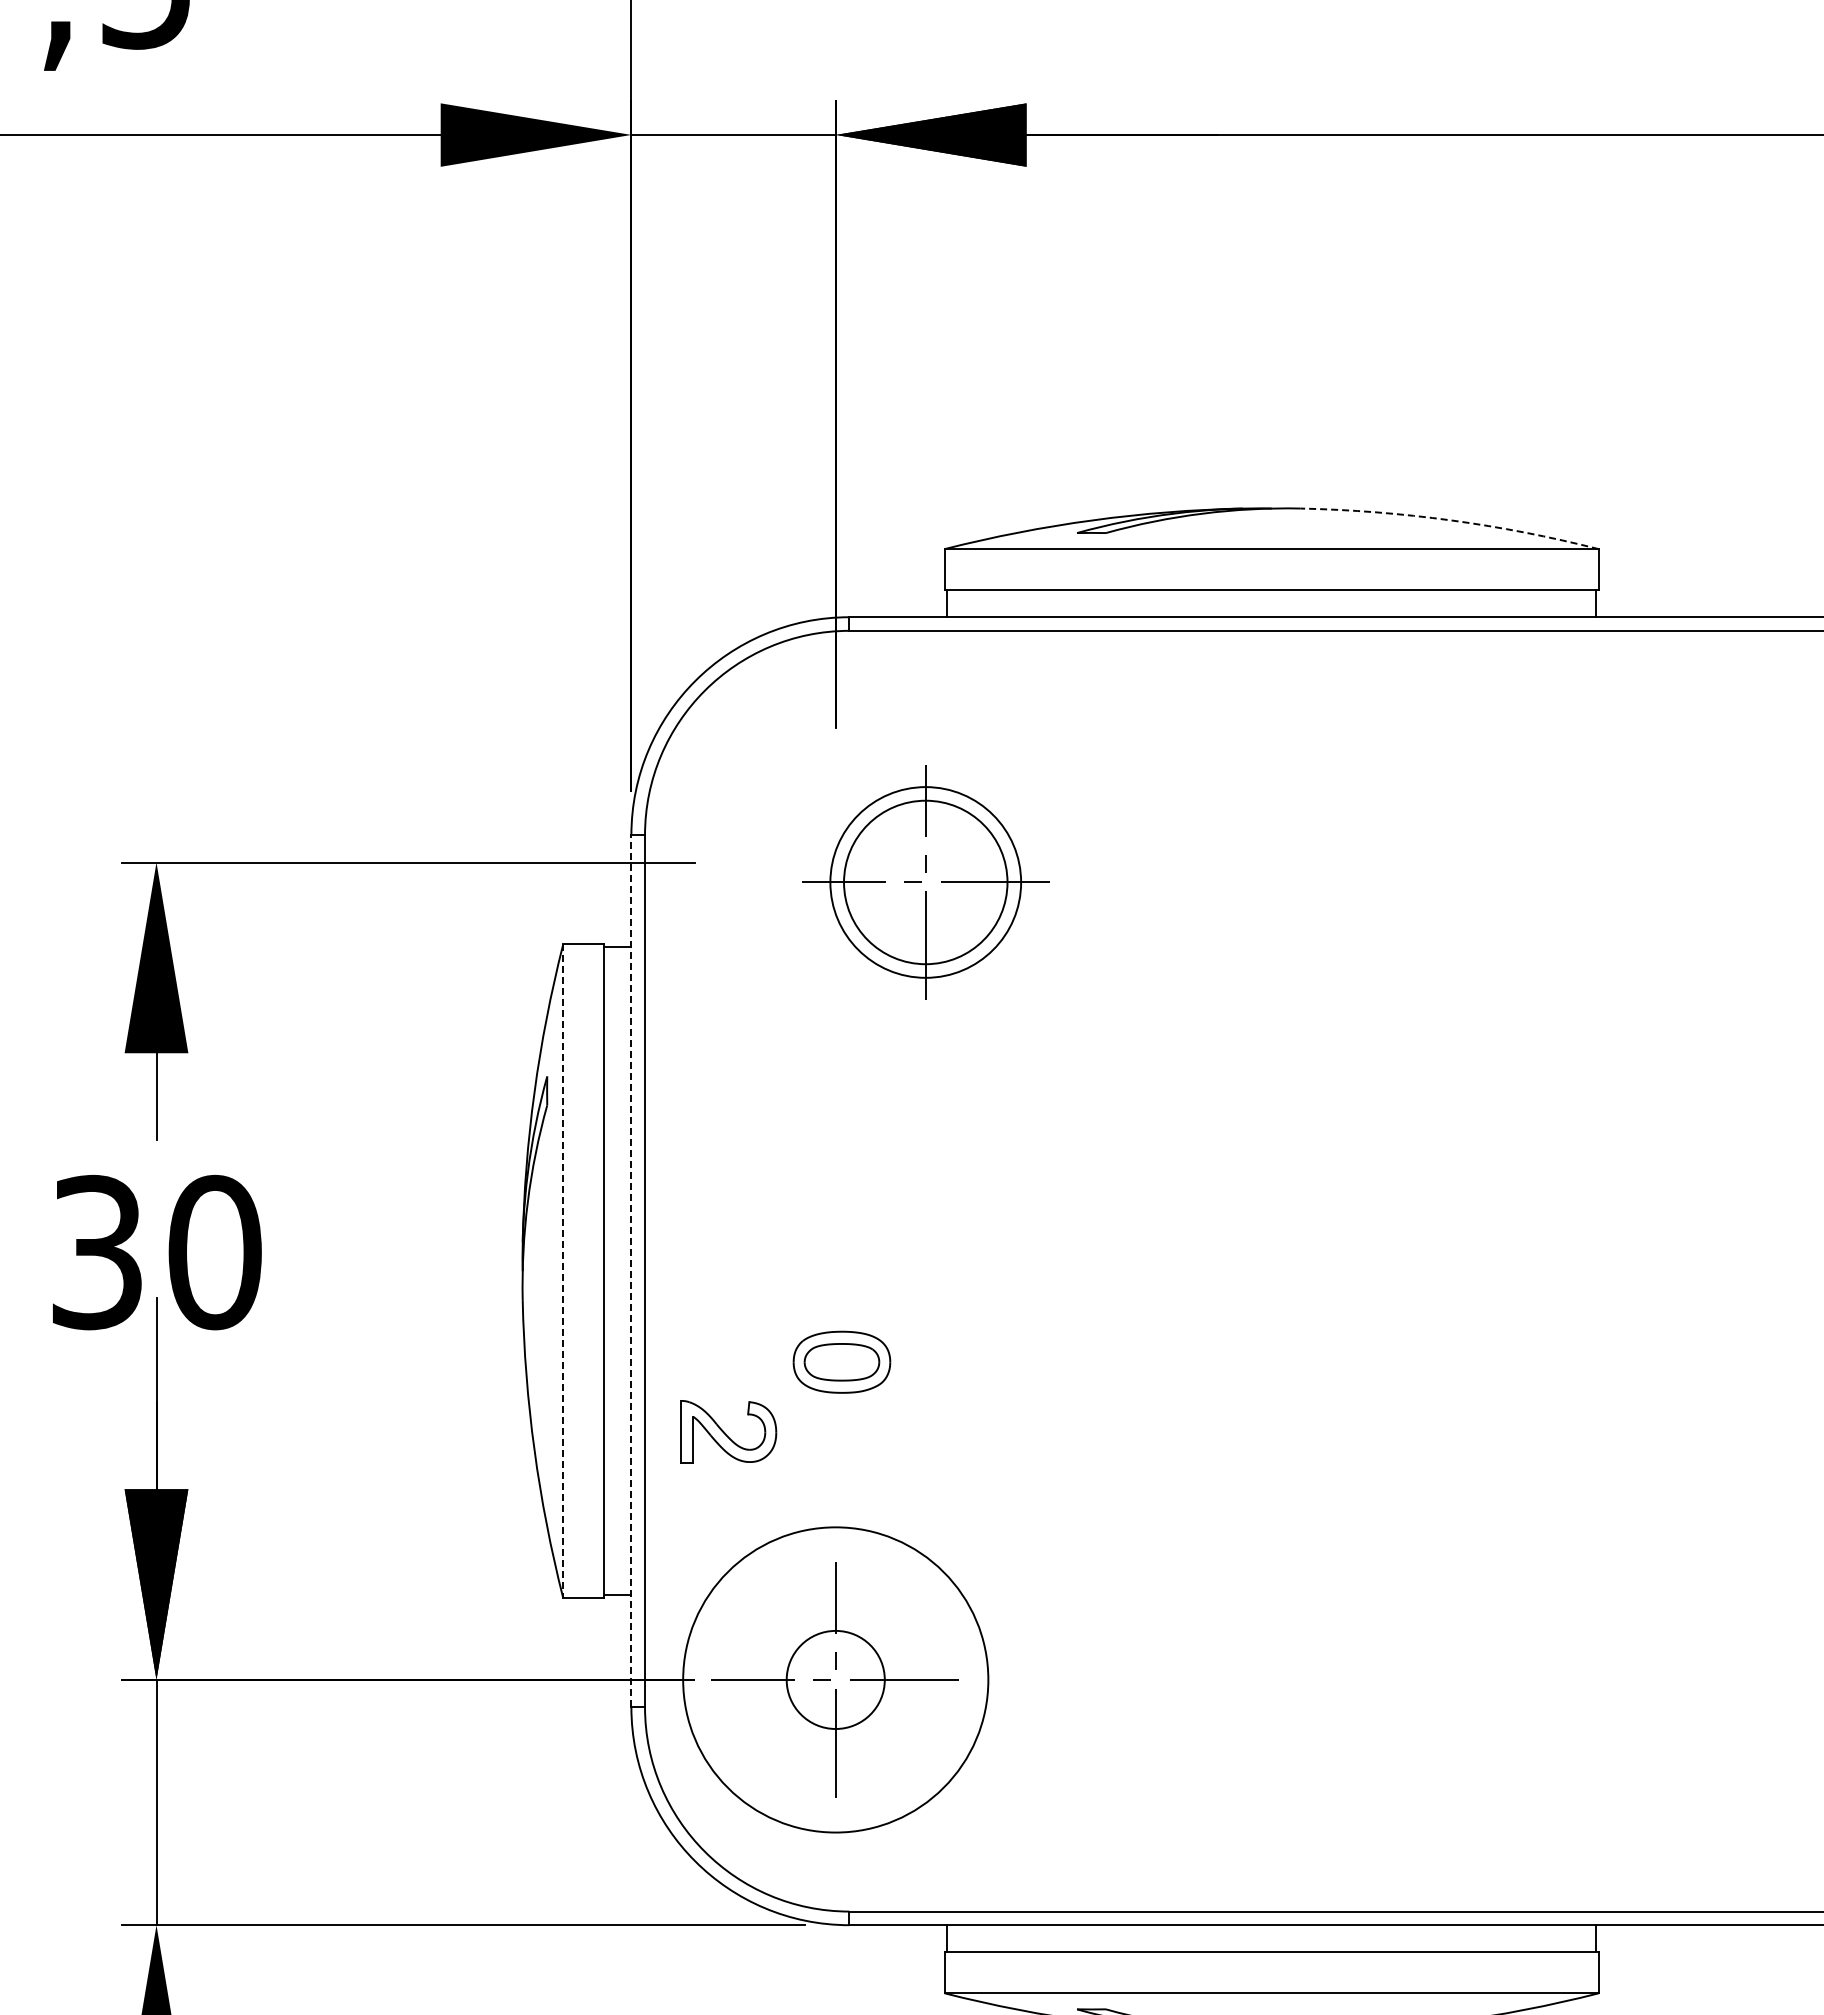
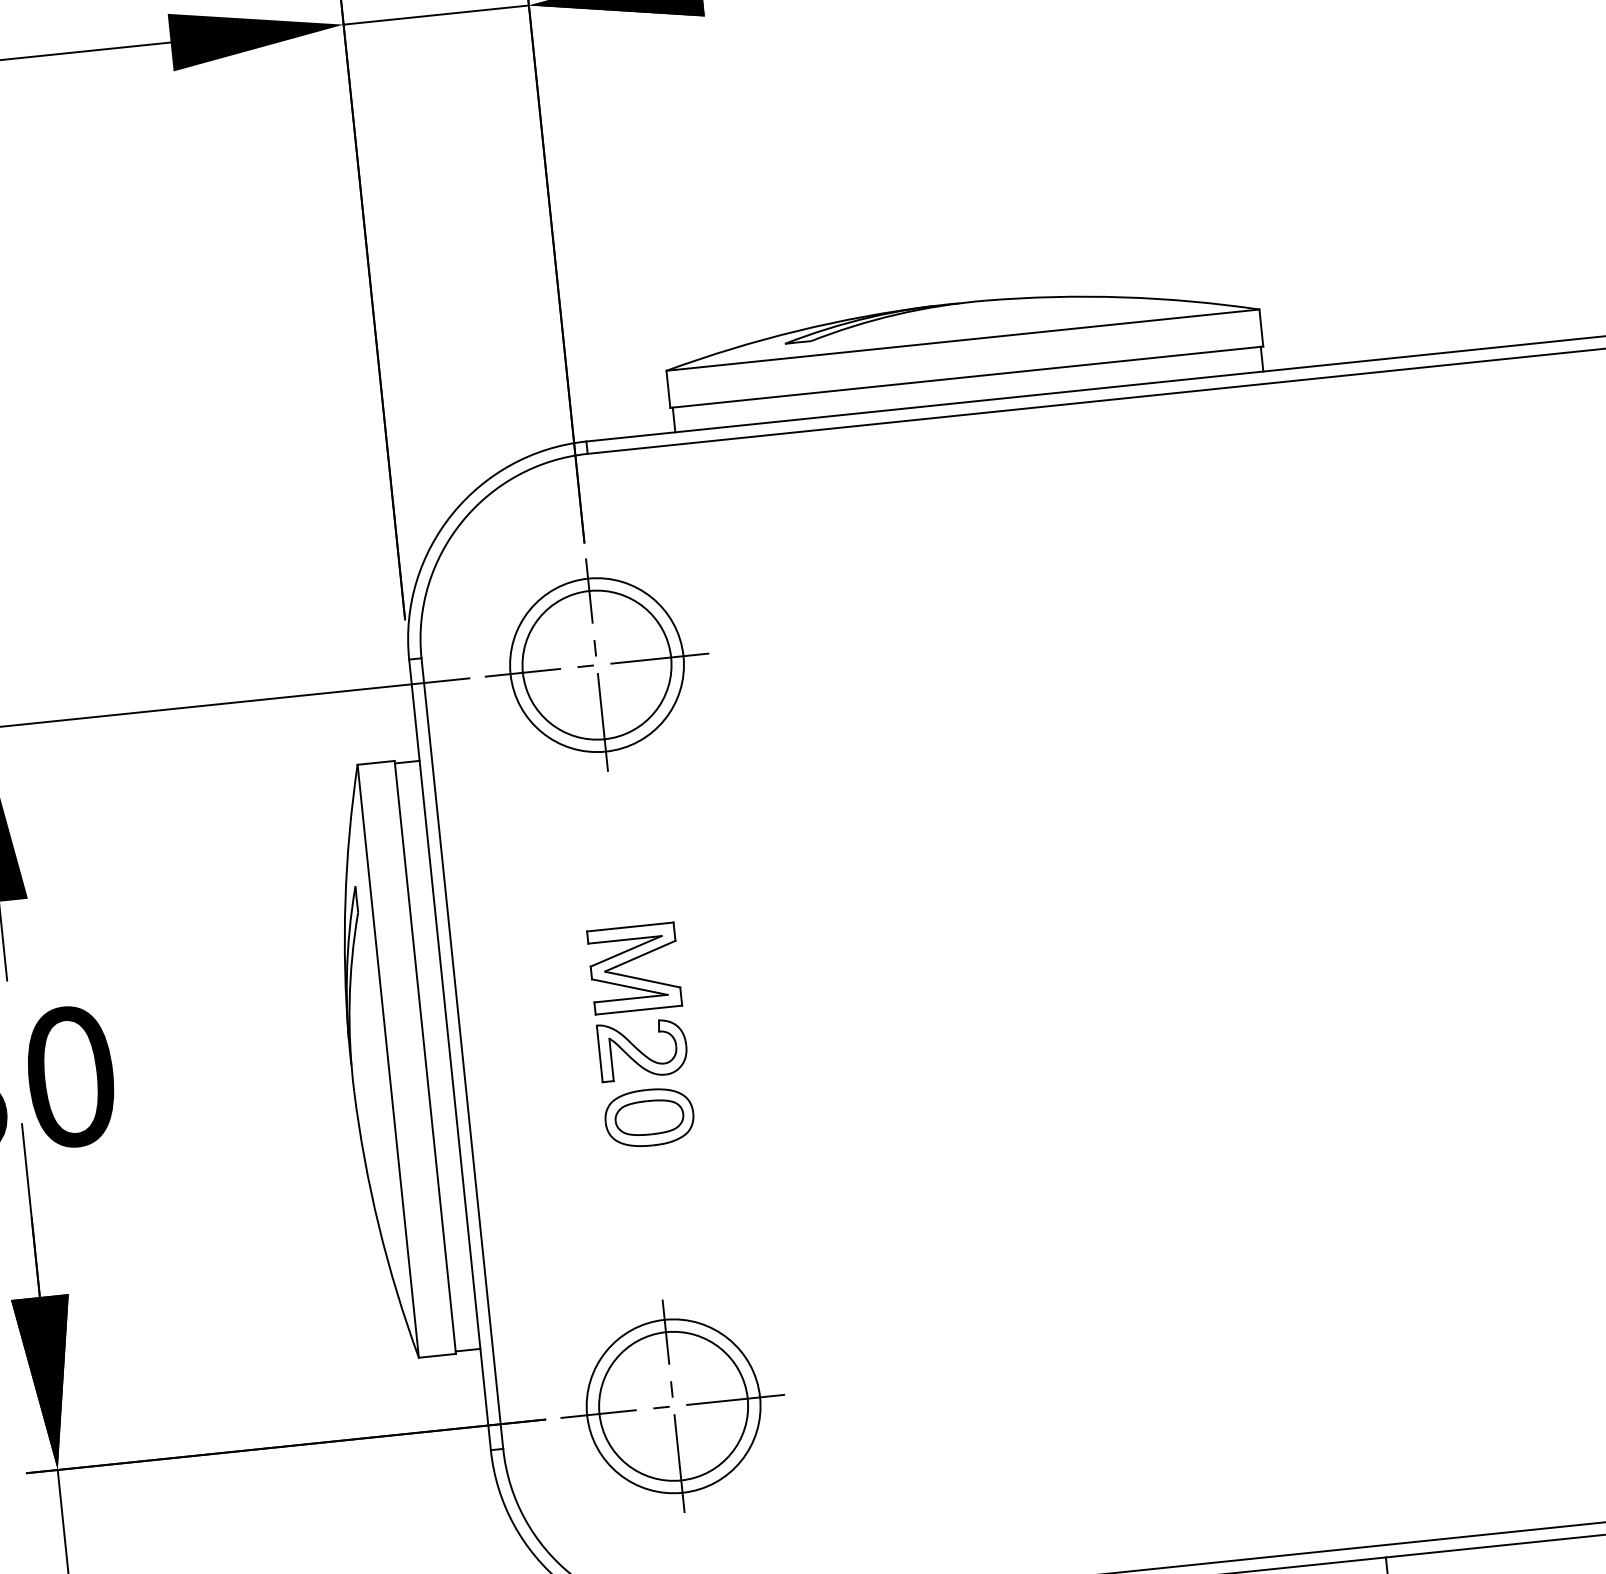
arc: (1450, 520) -> (1122, 297), dashed -> solid
part: (925, 882) -> (596, 665), moved
part: (839, 1189) -> (631, 961), added
line: (563, 1271) -> (388, 1061), dashed -> solid
line: (631, 1271) -> (450, 1055), dashed -> solid
part: (728, 1431) -> (642, 1048), moved
circle: (835, 1679) -> (673, 1405), size x0.62
circle: (835, 1679) -> (673, 1405), size x1.67

